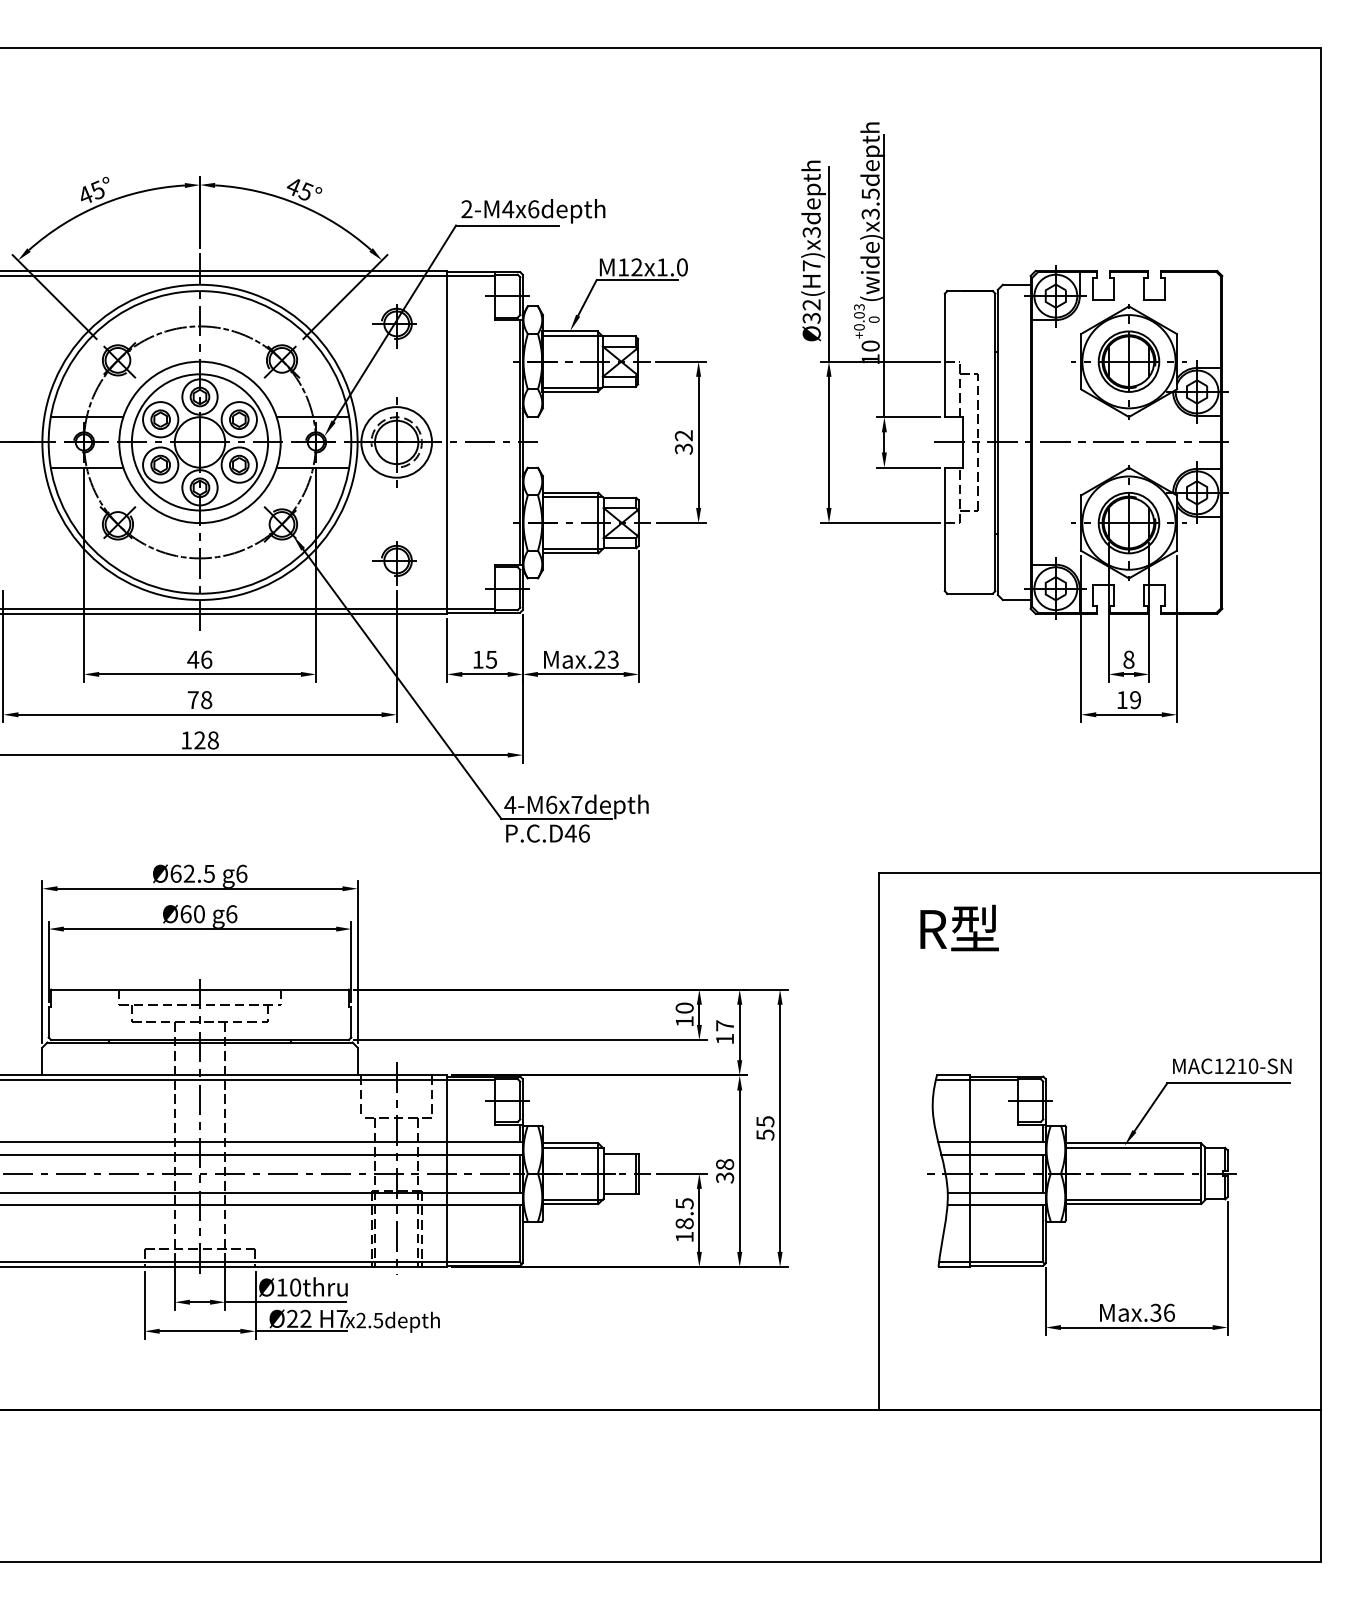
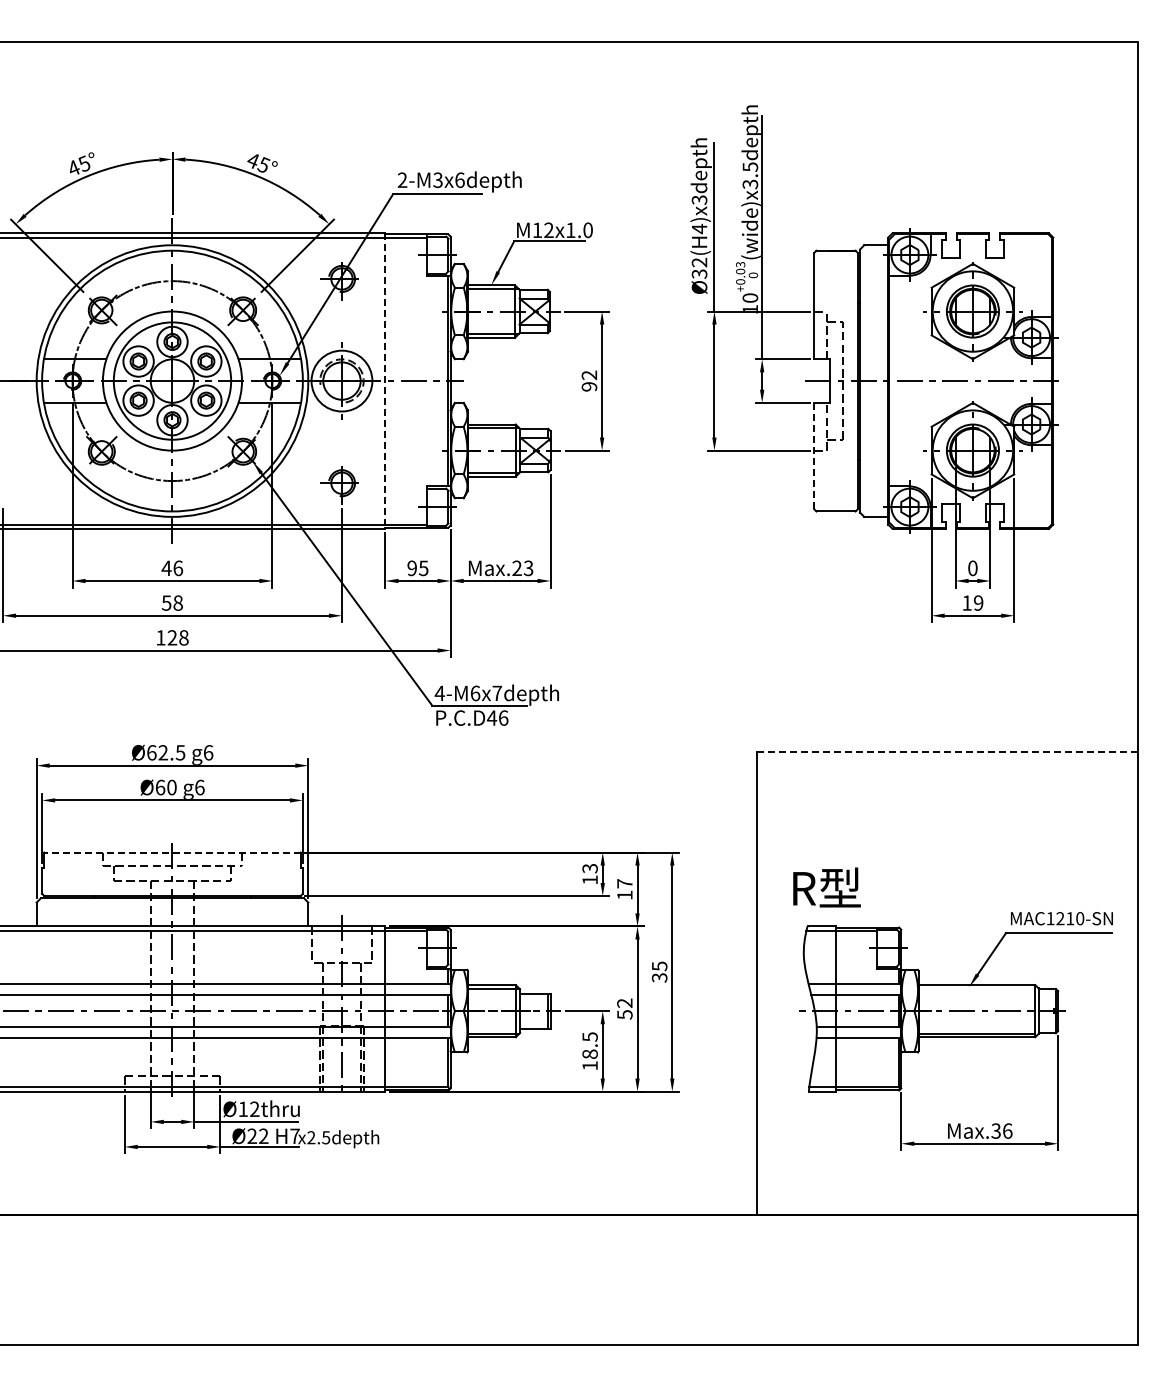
text: (507, 208) -> (437, 179), 2-M4x6depth -> 2-M3x6depth
text: (811, 265) -> (699, 228), Ø32(H7)x3depth -> Ø32(H4)x3depth
line: (447, 442) -> (385, 381), solid -> dashed
text: (683, 448) -> (589, 386), 32 -> 92
line: (945, 529) -> (814, 456), solid -> dashed
text: (477, 659) -> (411, 568), 15 -> 95
text: (1128, 659) -> (972, 568), 8 -> 0
text: (193, 699) -> (166, 602), 78 -> 58
line: (1100, 873) -> (948, 752), solid -> dashed
text: (959, 928) -> (826, 887), moved
line: (198, 989) -> (171, 852), solid -> dashed
text: (683, 1008) -> (589, 868), 10 -> 13
text: (764, 1134) -> (658, 977), 55 -> 35
line: (1133, 1147) -> (976, 988), removed
text: (724, 1170) -> (624, 1008), 38 -> 52
text: (295, 1287) -> (254, 1109), Ø10thru -> Ø12thru

